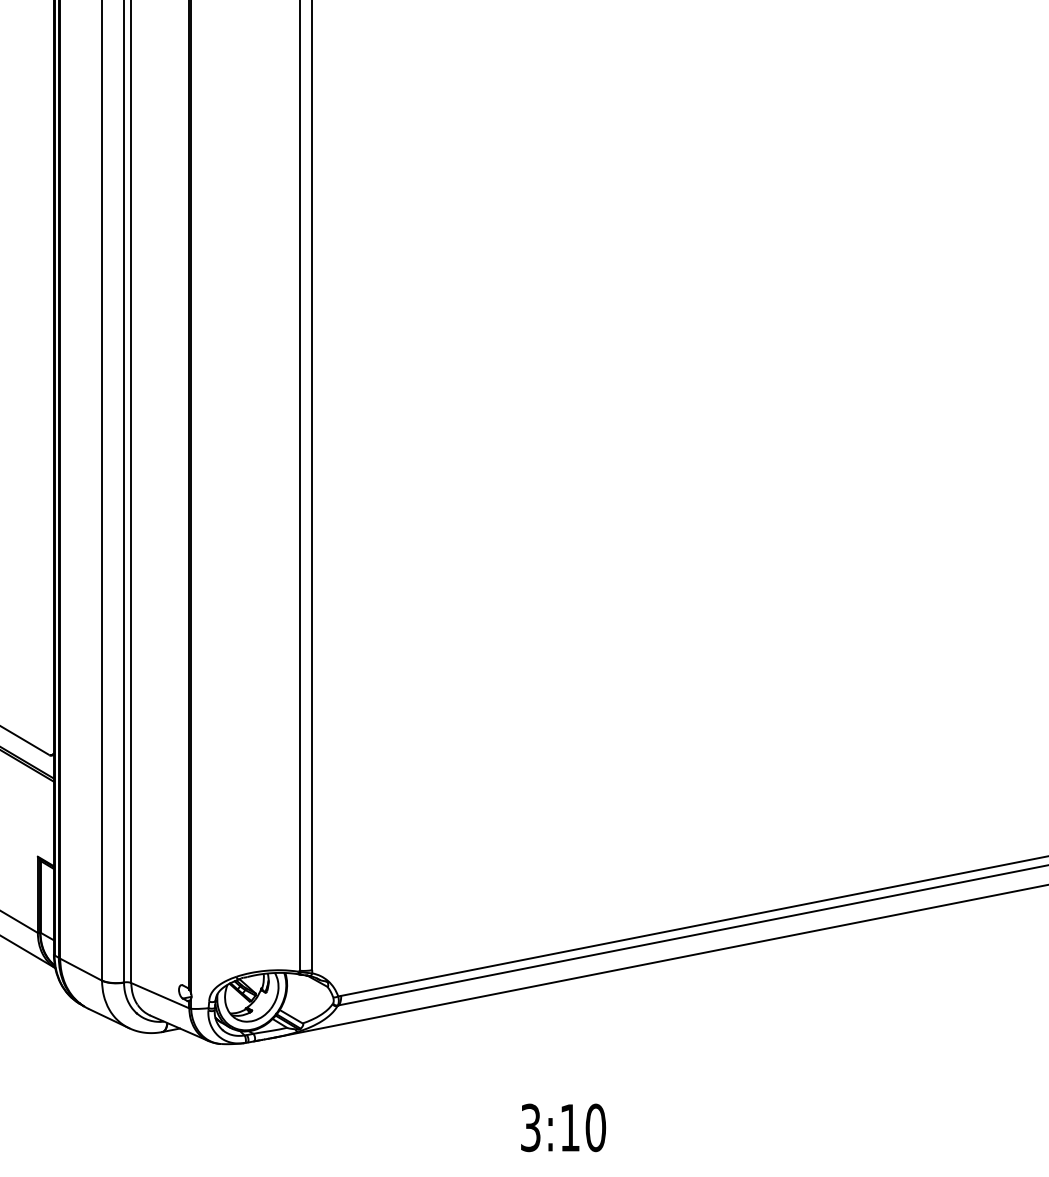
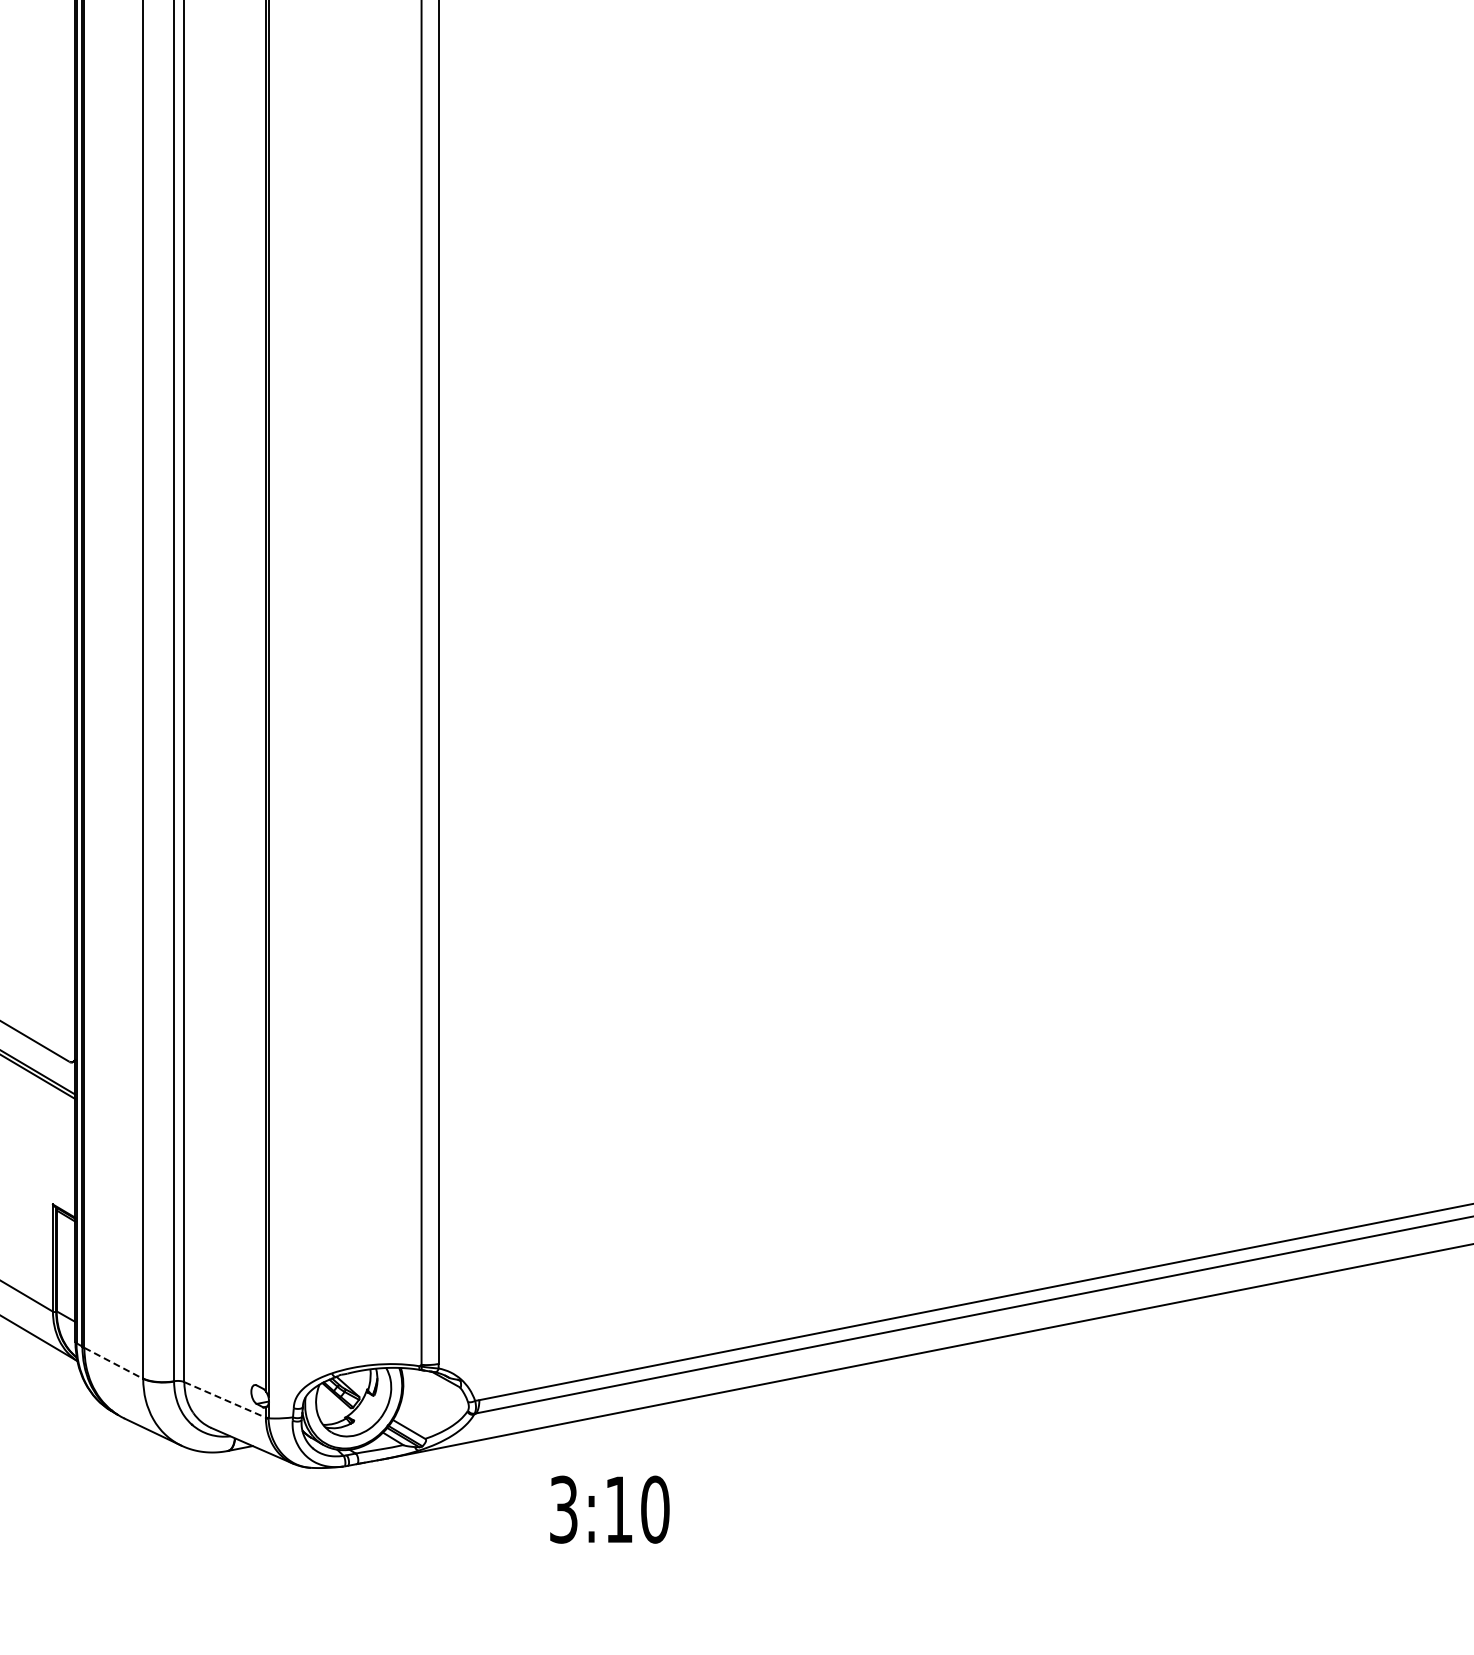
line: (81, 969) -> (114, 1363), solid -> dashed
line: (160, 996) -> (225, 1400), solid -> dashed
text: (563, 1127) -> (609, 1509), moved

